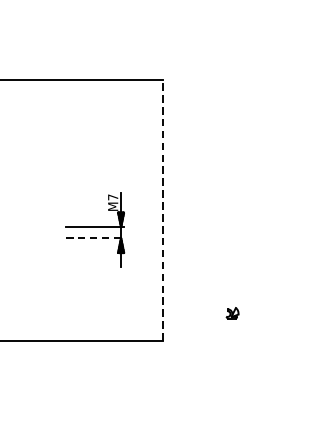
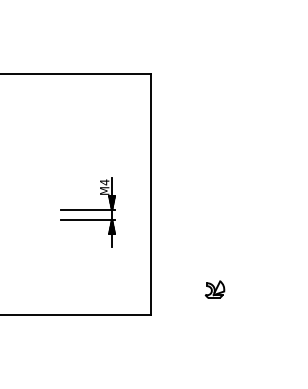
text: (112, 197) -> (104, 182), M7 -> M4
line: (163, 210) -> (151, 194), dashed -> solid
line: (94, 238) -> (87, 220), dashed -> solid
part: (231, 313) -> (214, 289), size x1.67

